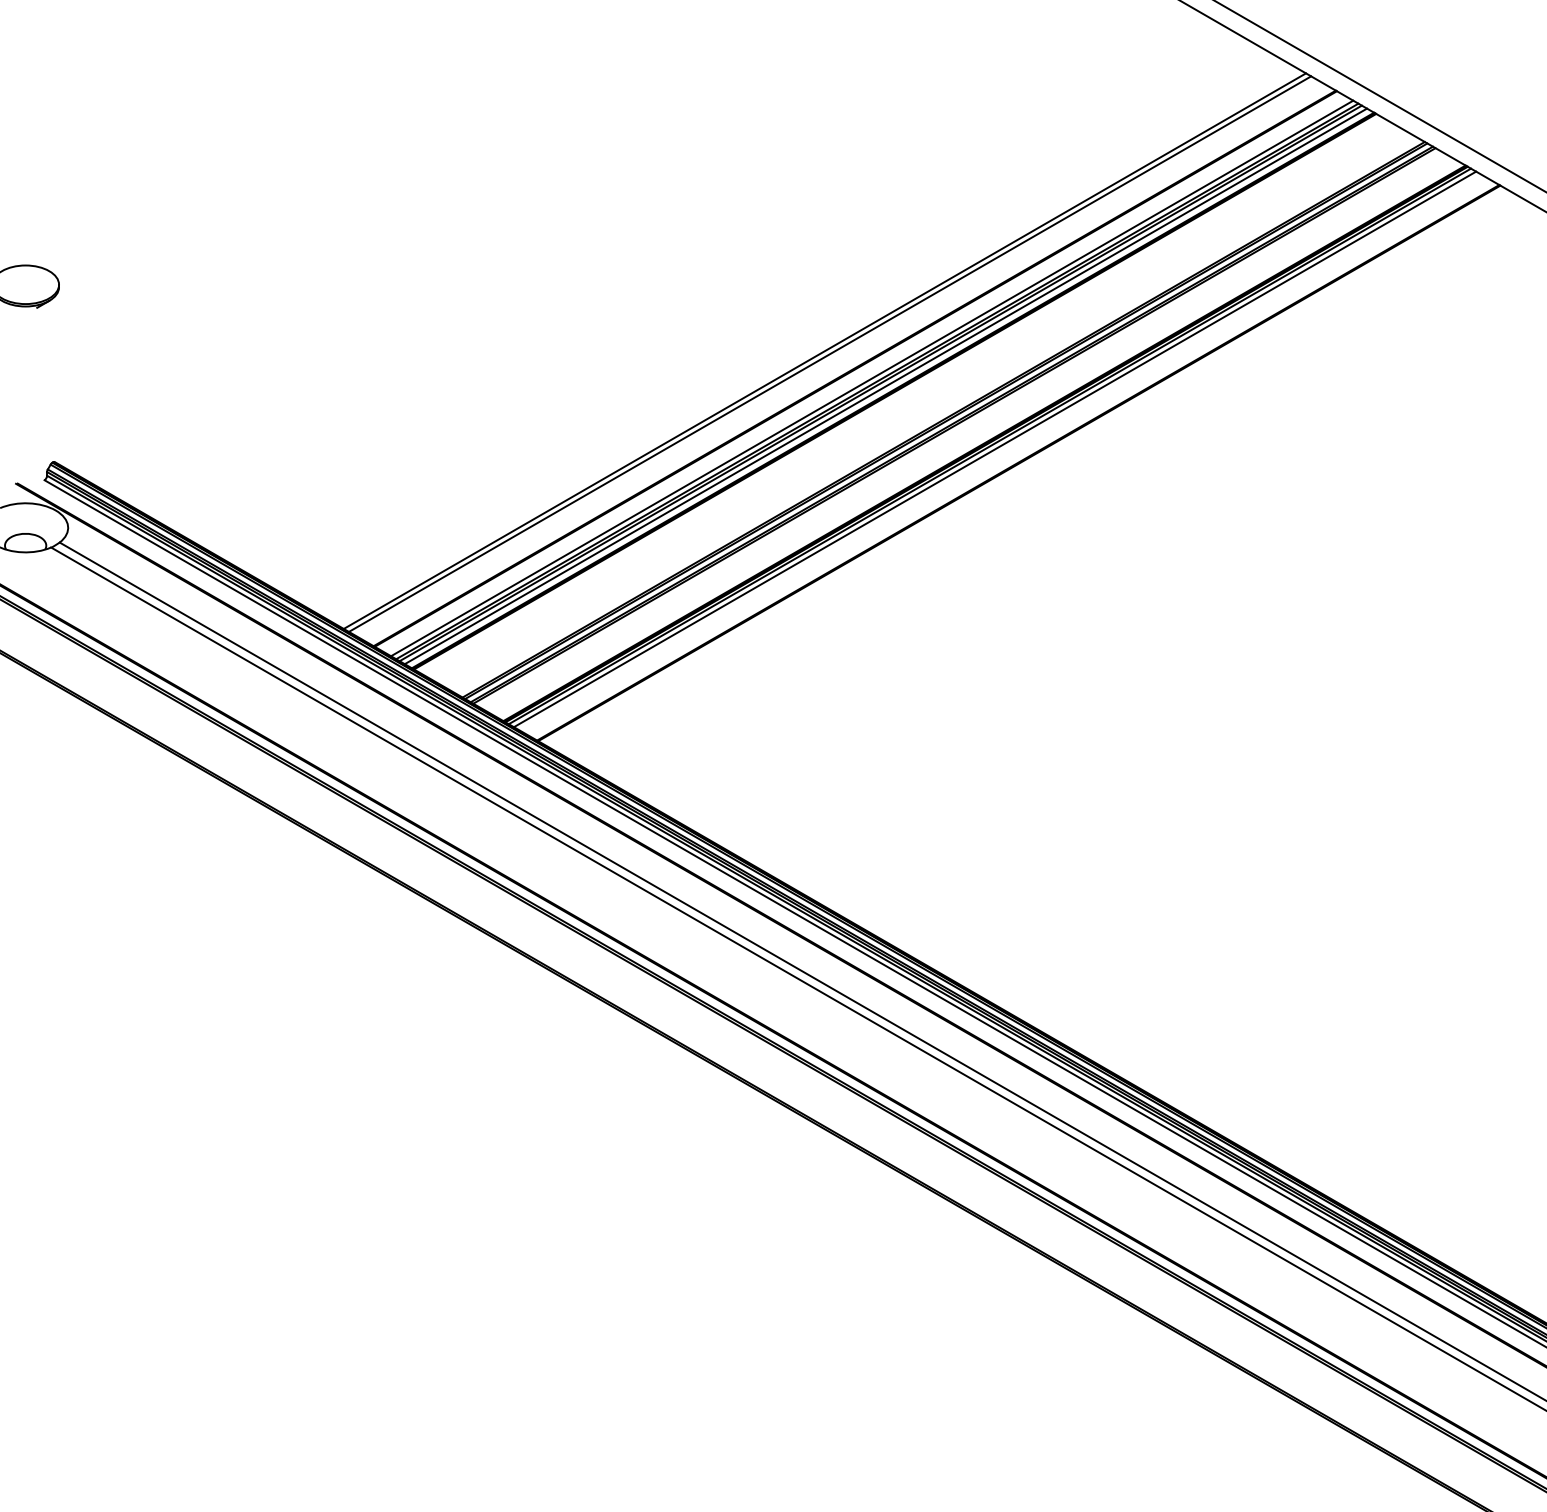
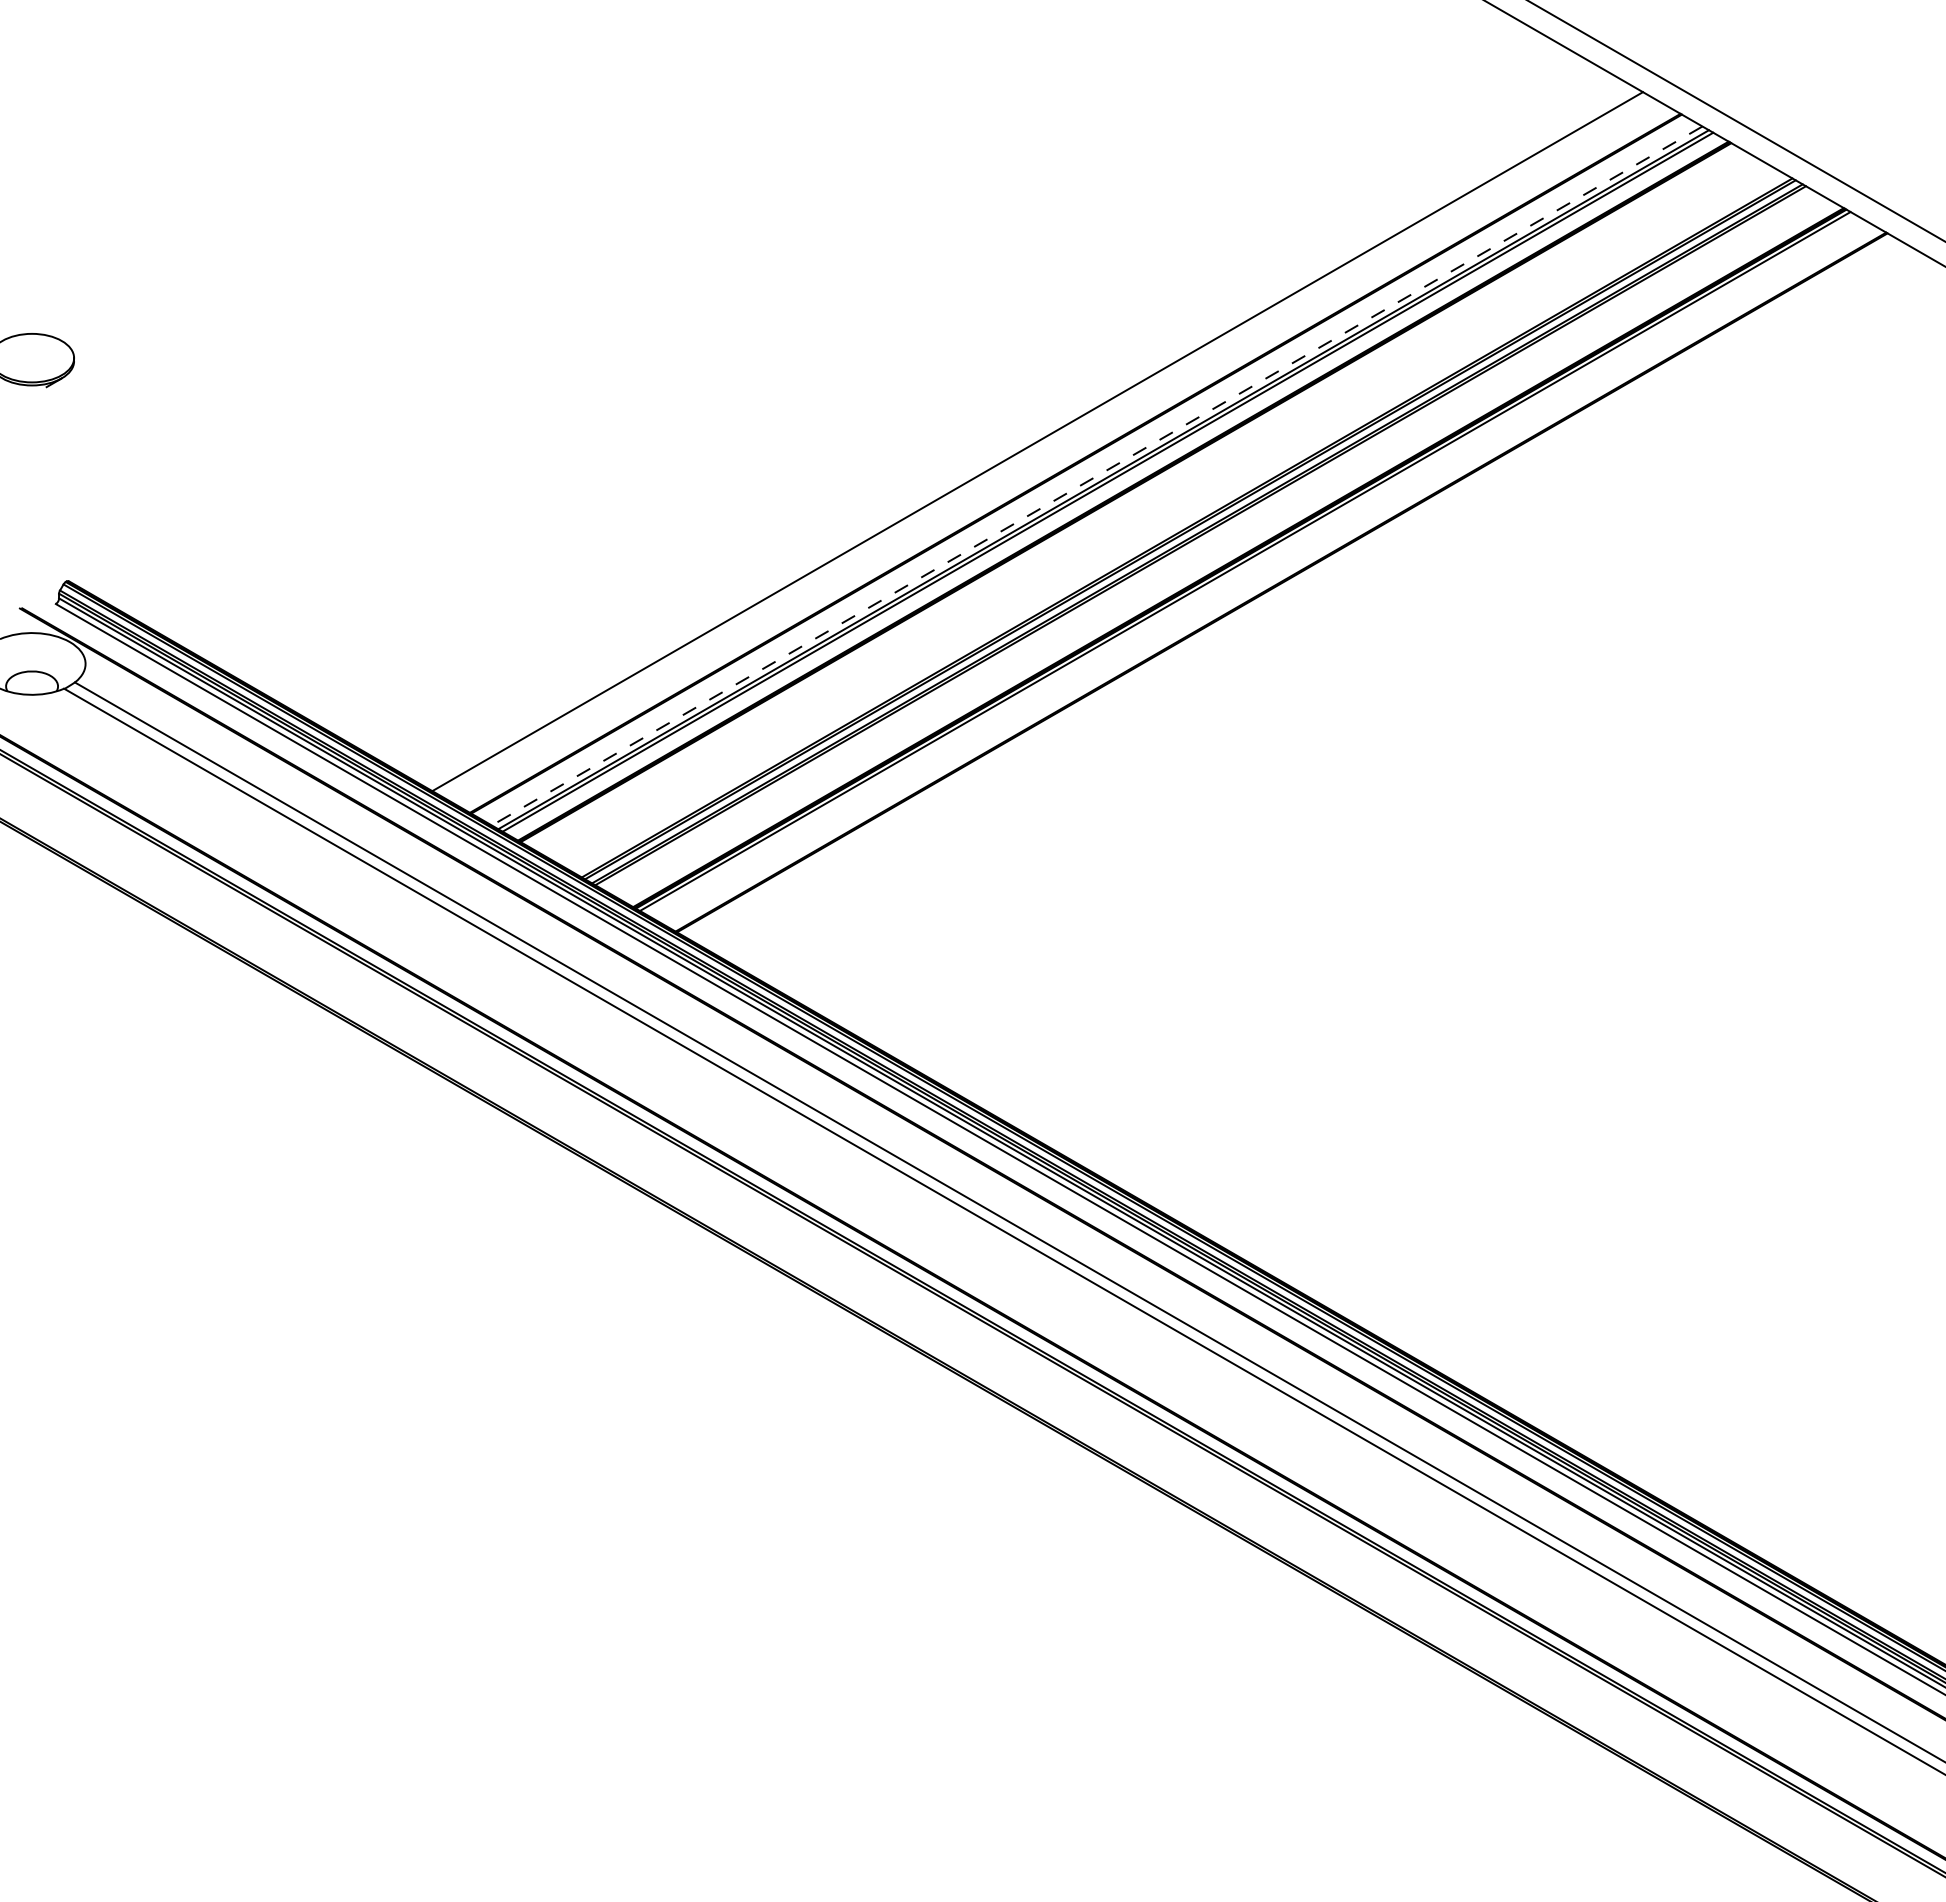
line: (829, 353) -> (1043, 444), removed
line: (872, 378) -> (1097, 475), solid -> dashed
line: (885, 386) -> (1114, 485), removed
line: (994, 448) -> (1251, 564), removed

